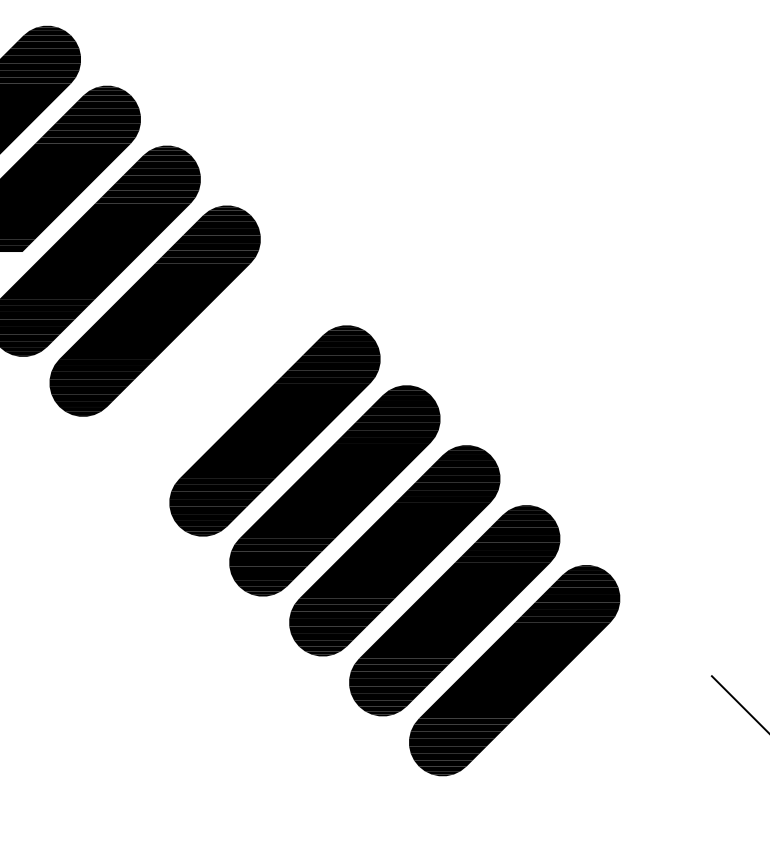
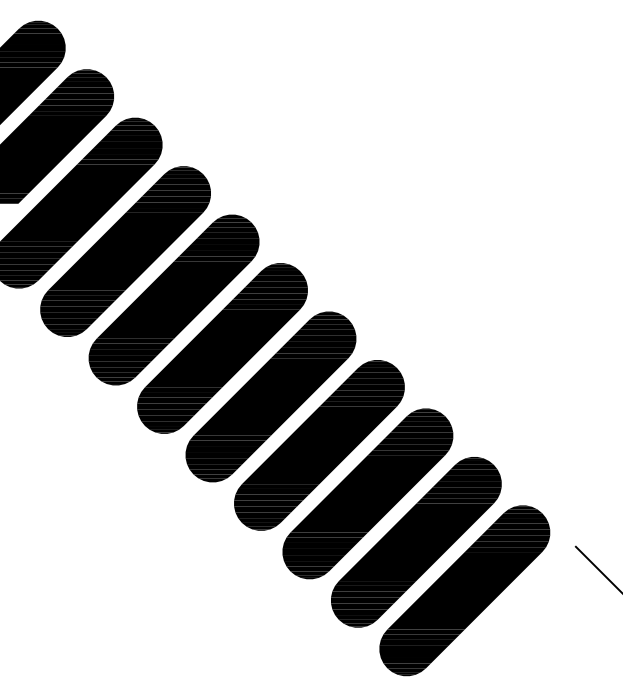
part: (214, 370) -> (173, 299), added
part: (574, 730) -> (464, 590), added

